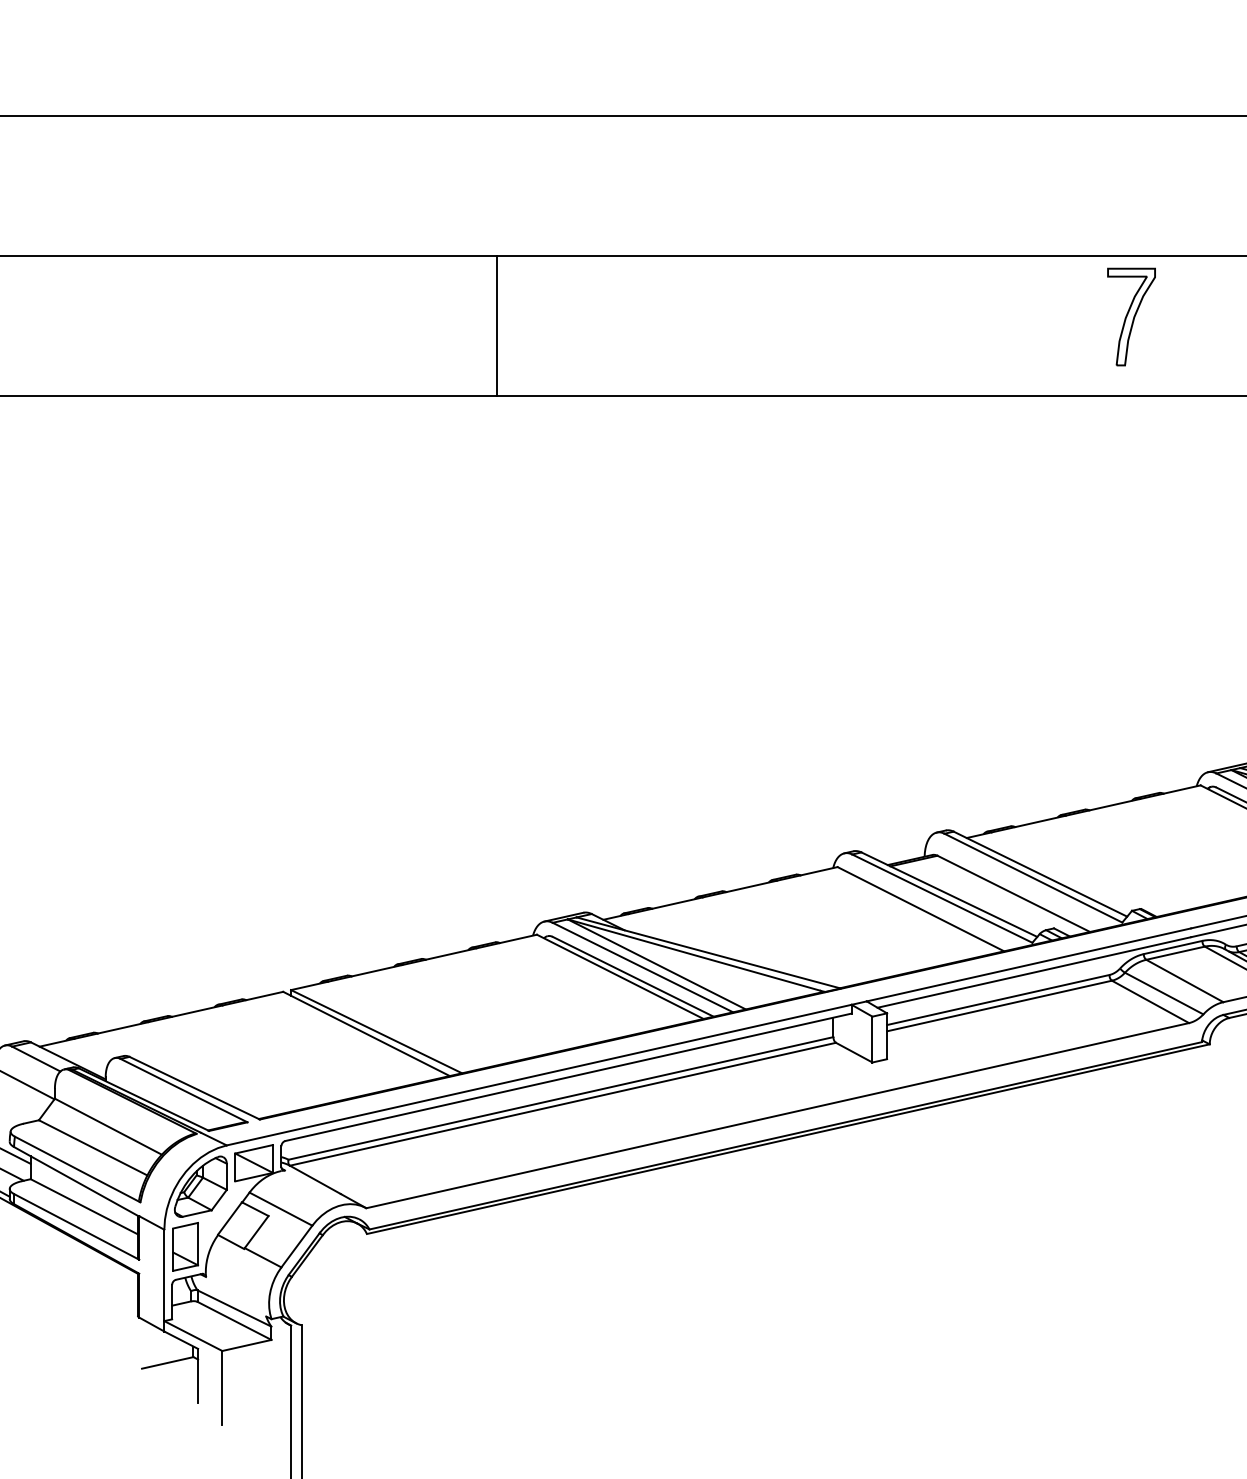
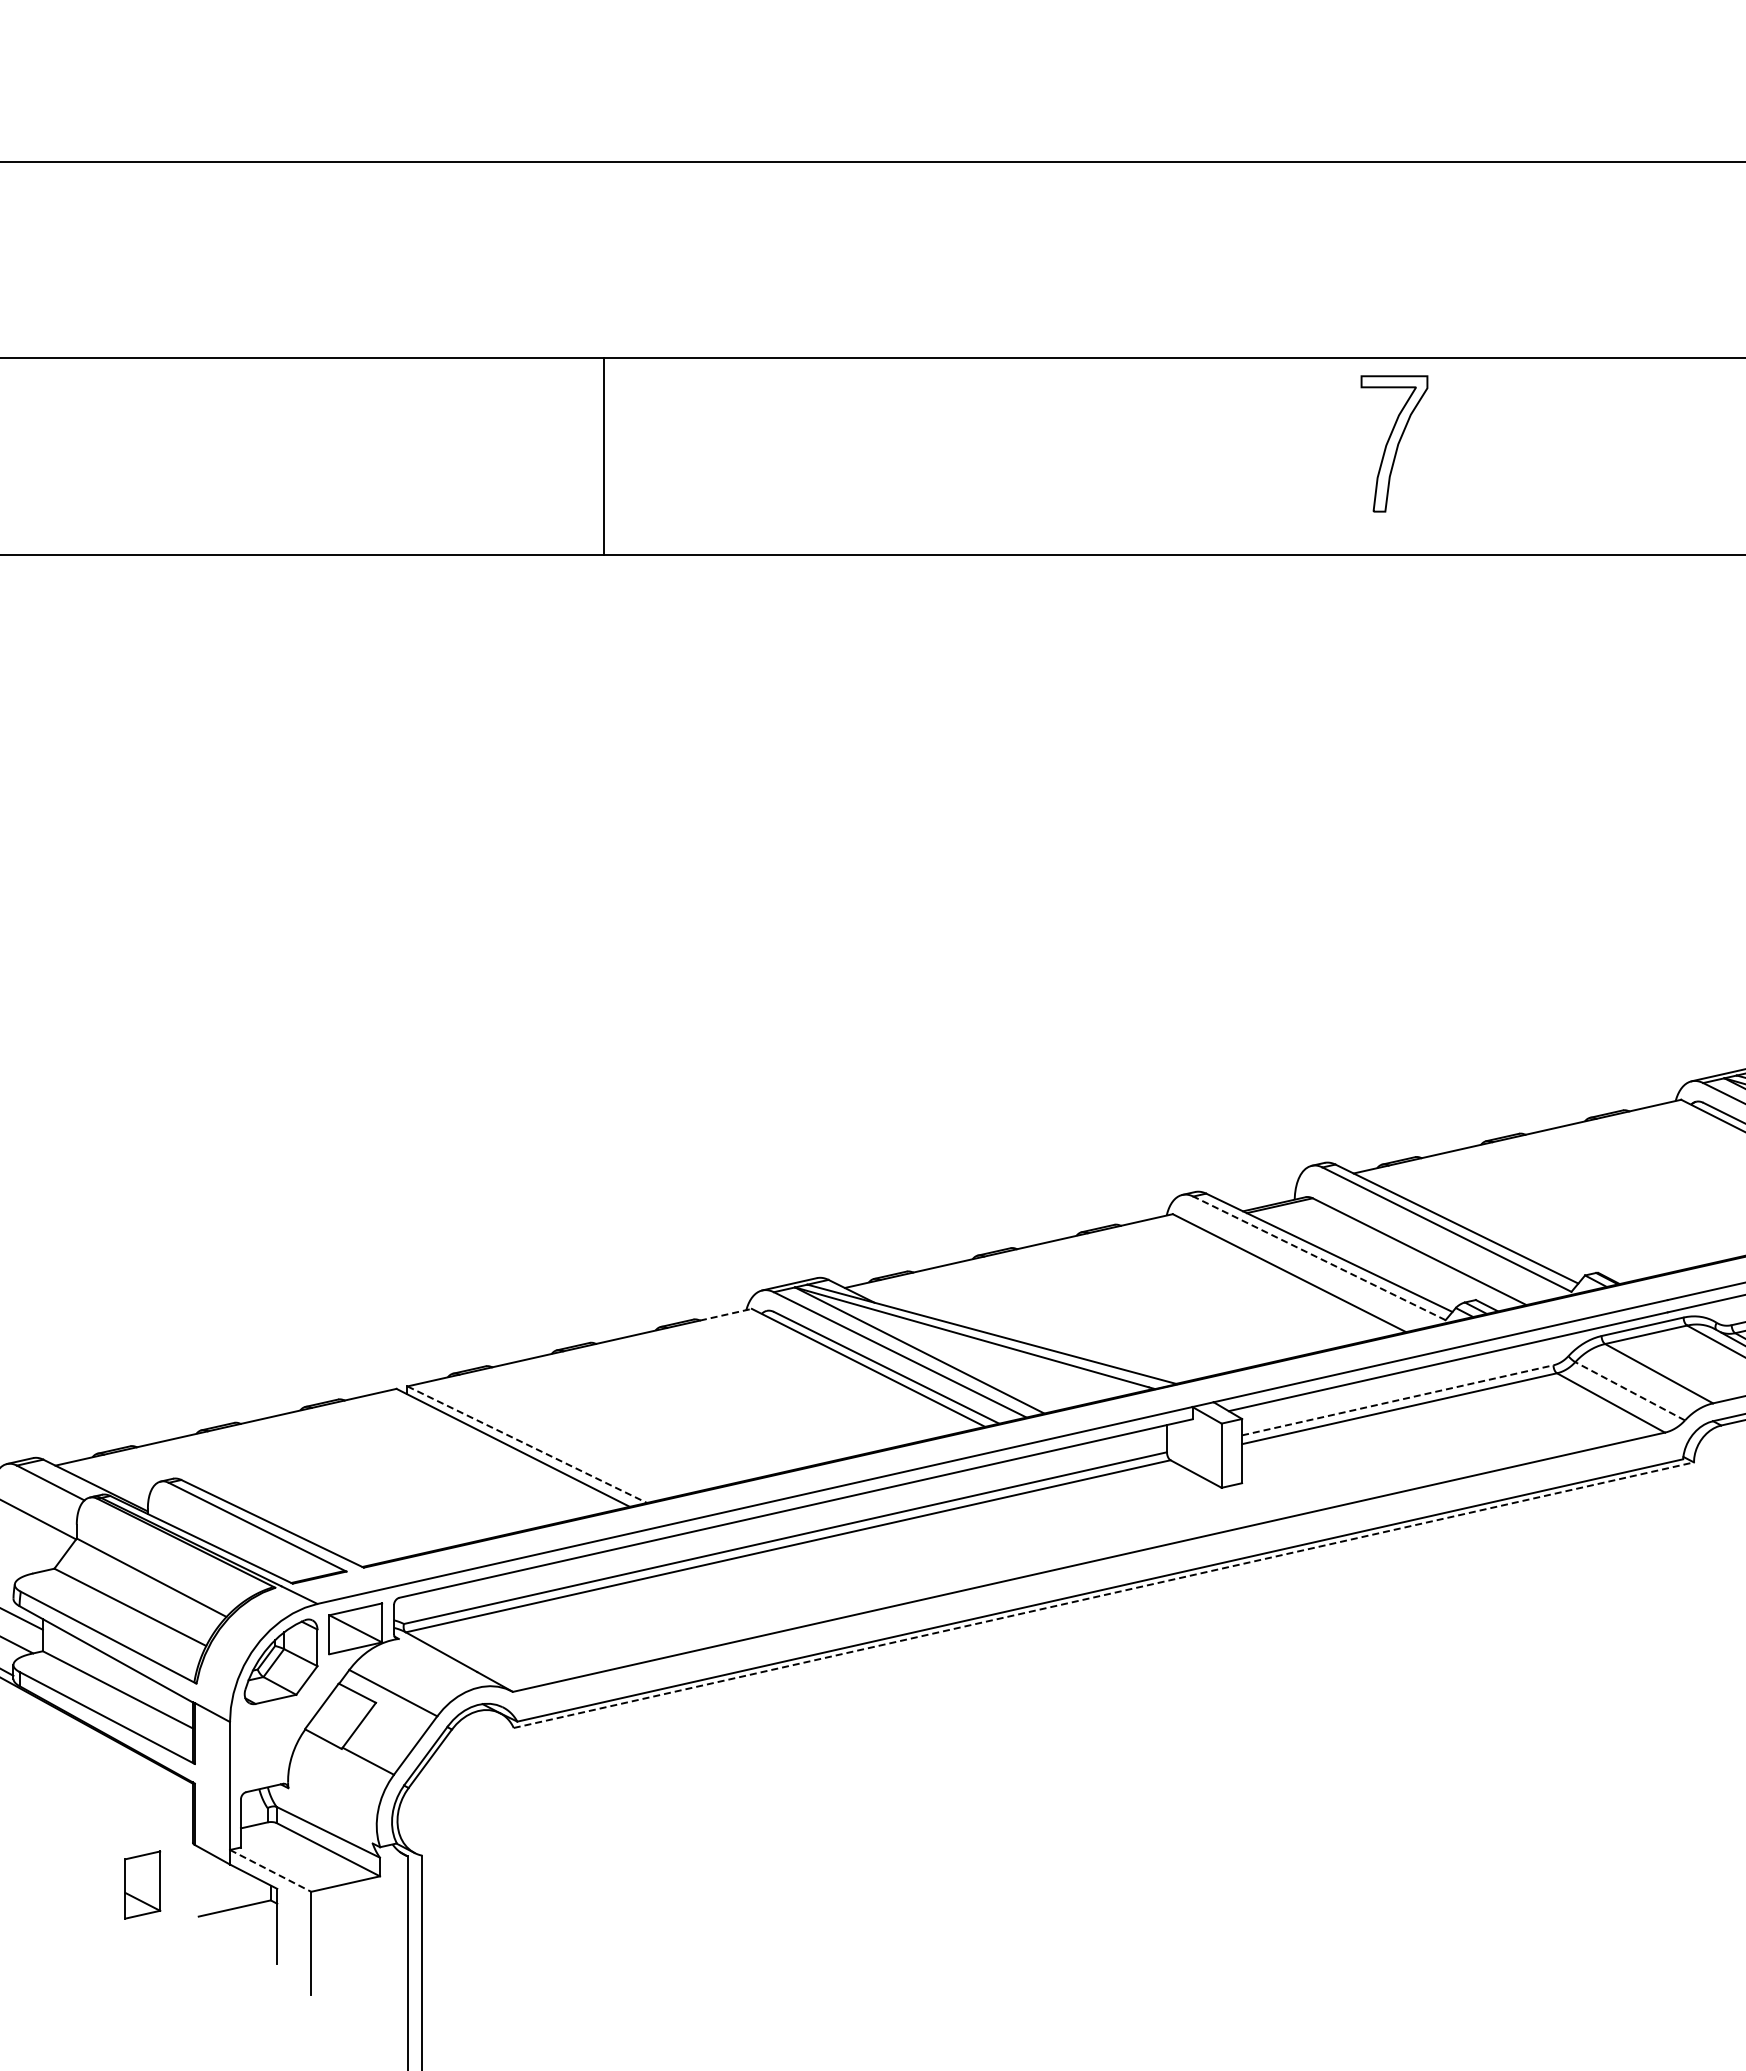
part: (1131, 316) -> (1394, 443), moved
line: (496, 326) -> (603, 456), moved
line: (942, 898) -> (1319, 1258), solid -> dashed
line: (518, 938) -> (725, 1314), solid -> dashed
line: (1163, 993) -> (1629, 1391), solid -> dashed
line: (998, 1000) -> (1397, 1400), solid -> dashed
line: (376, 1031) -> (527, 1444), solid -> dashed
line: (788, 1139) -> (1103, 1595), solid -> dashed
part: (185, 1246) -> (142, 1884), moved
line: (193, 1335) -> (270, 1870), solid -> dashed

